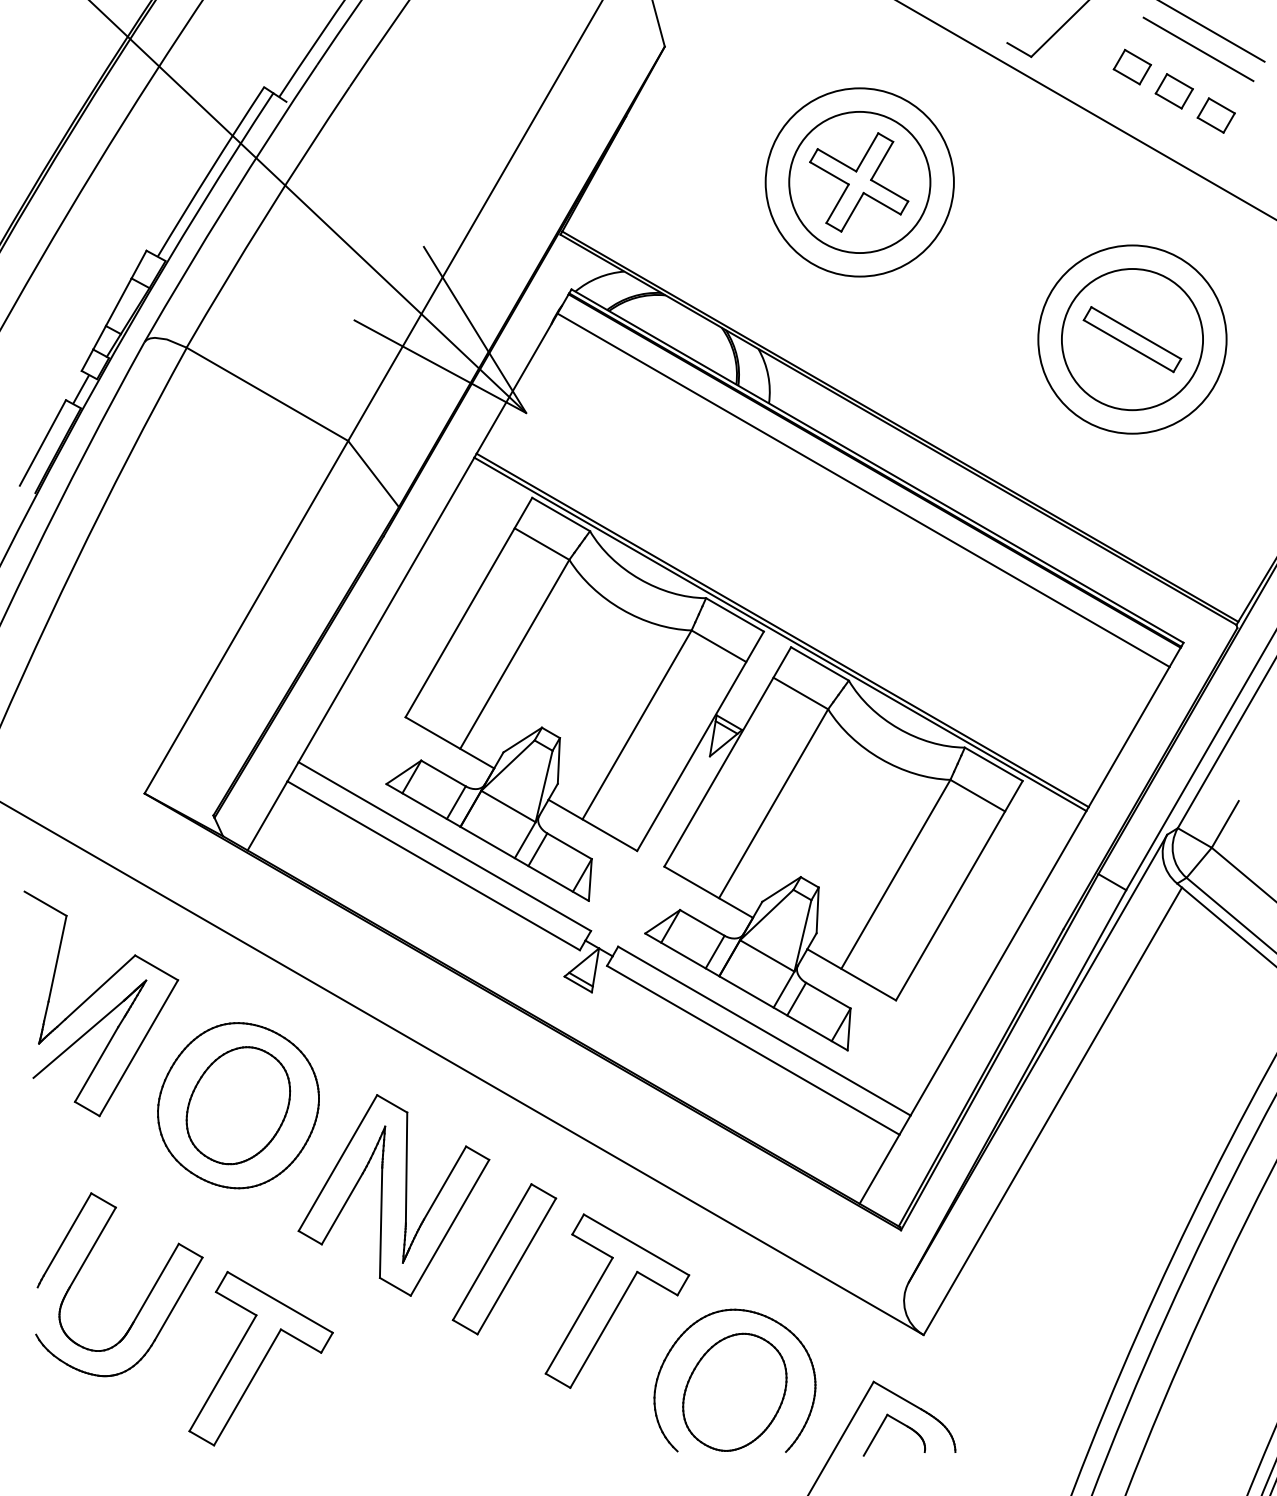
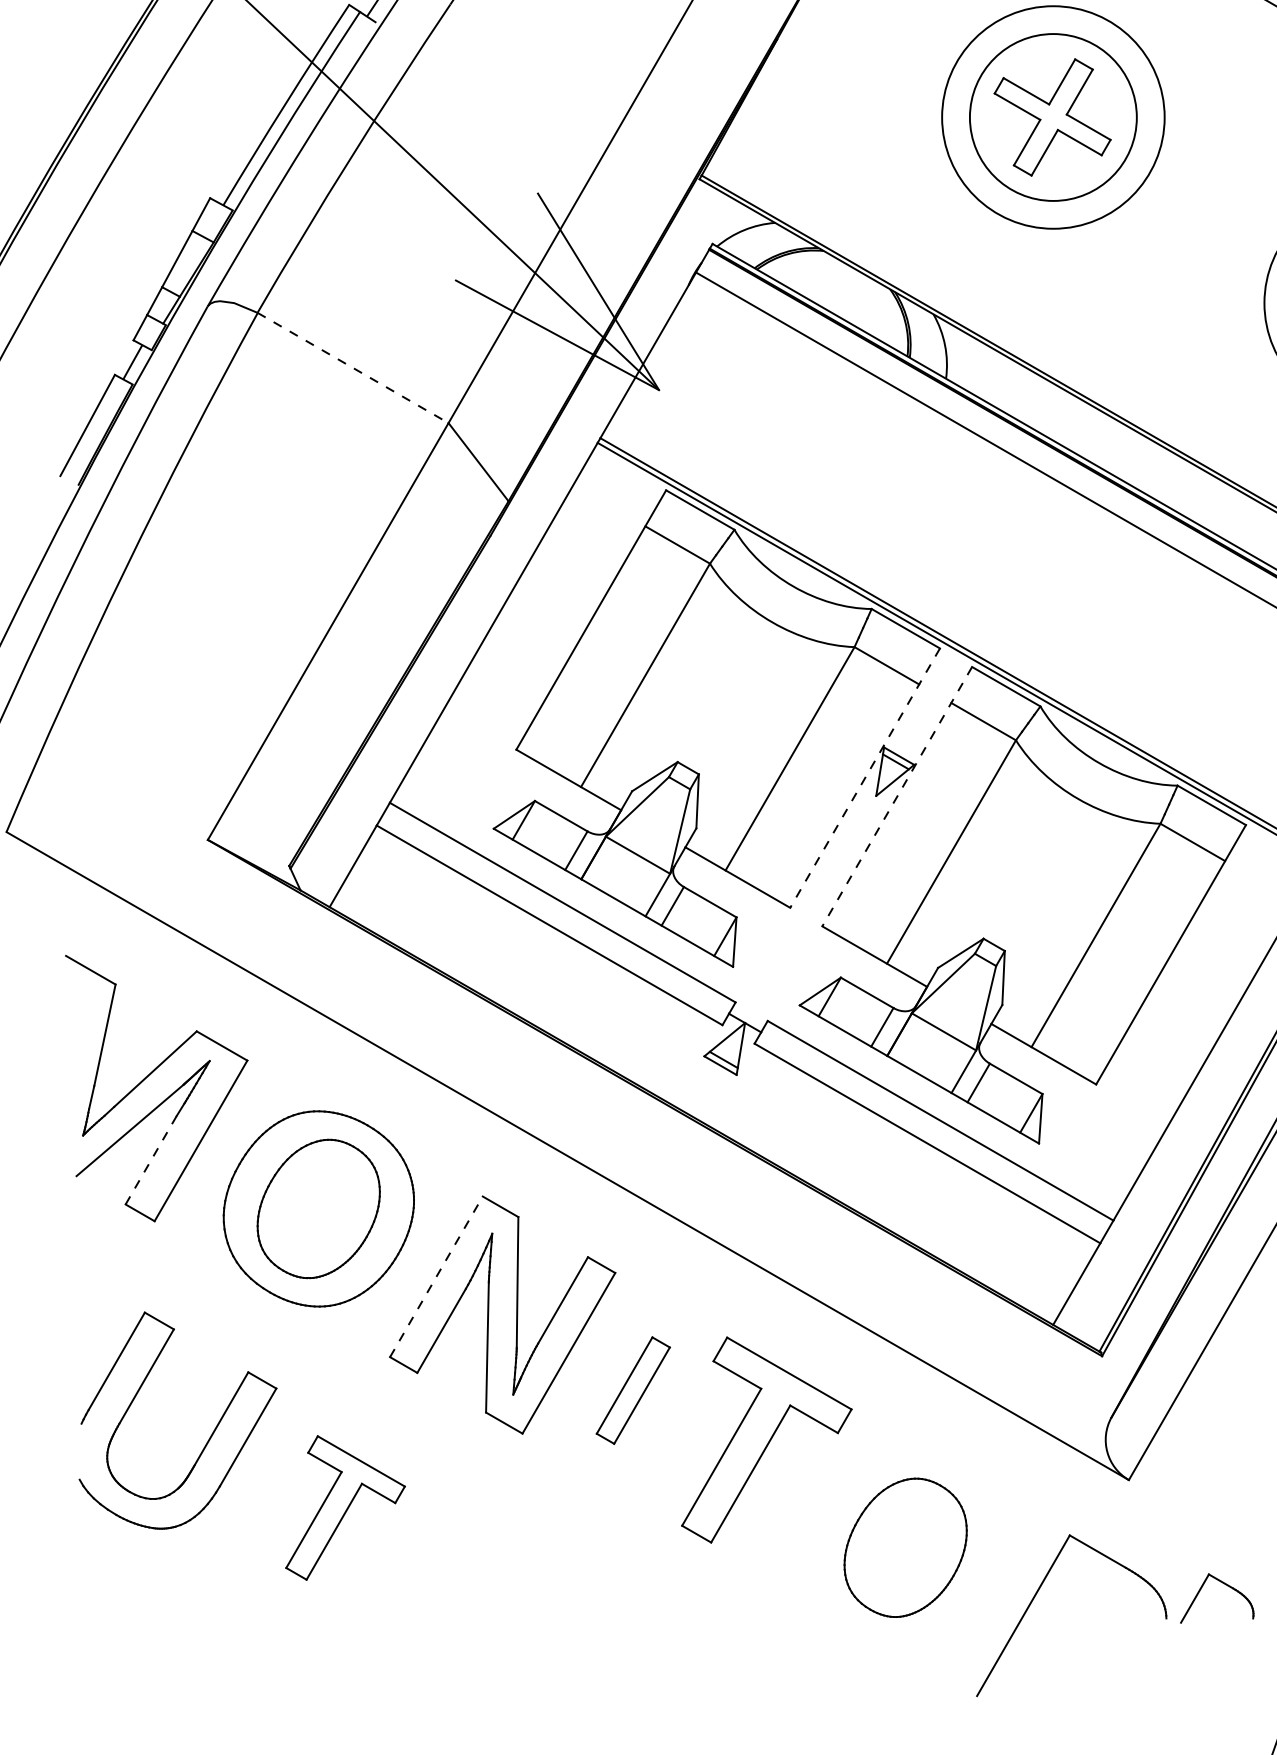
line: (267, 394) -> (353, 368), solid -> dashed
line: (700, 741) -> (865, 778), solid -> dashed
line: (727, 756) -> (896, 796), solid -> dashed
line: (96, 1064) -> (150, 1160), solid -> dashed
line: (338, 1162) -> (437, 1276), solid -> dashed
part: (504, 1259) -> (633, 1390), size x0.6
part: (691, 1327) -> (854, 1471), removed
part: (260, 1358) -> (344, 1507), size x0.7
part: (901, 1424) -> (1225, 1585), moved

